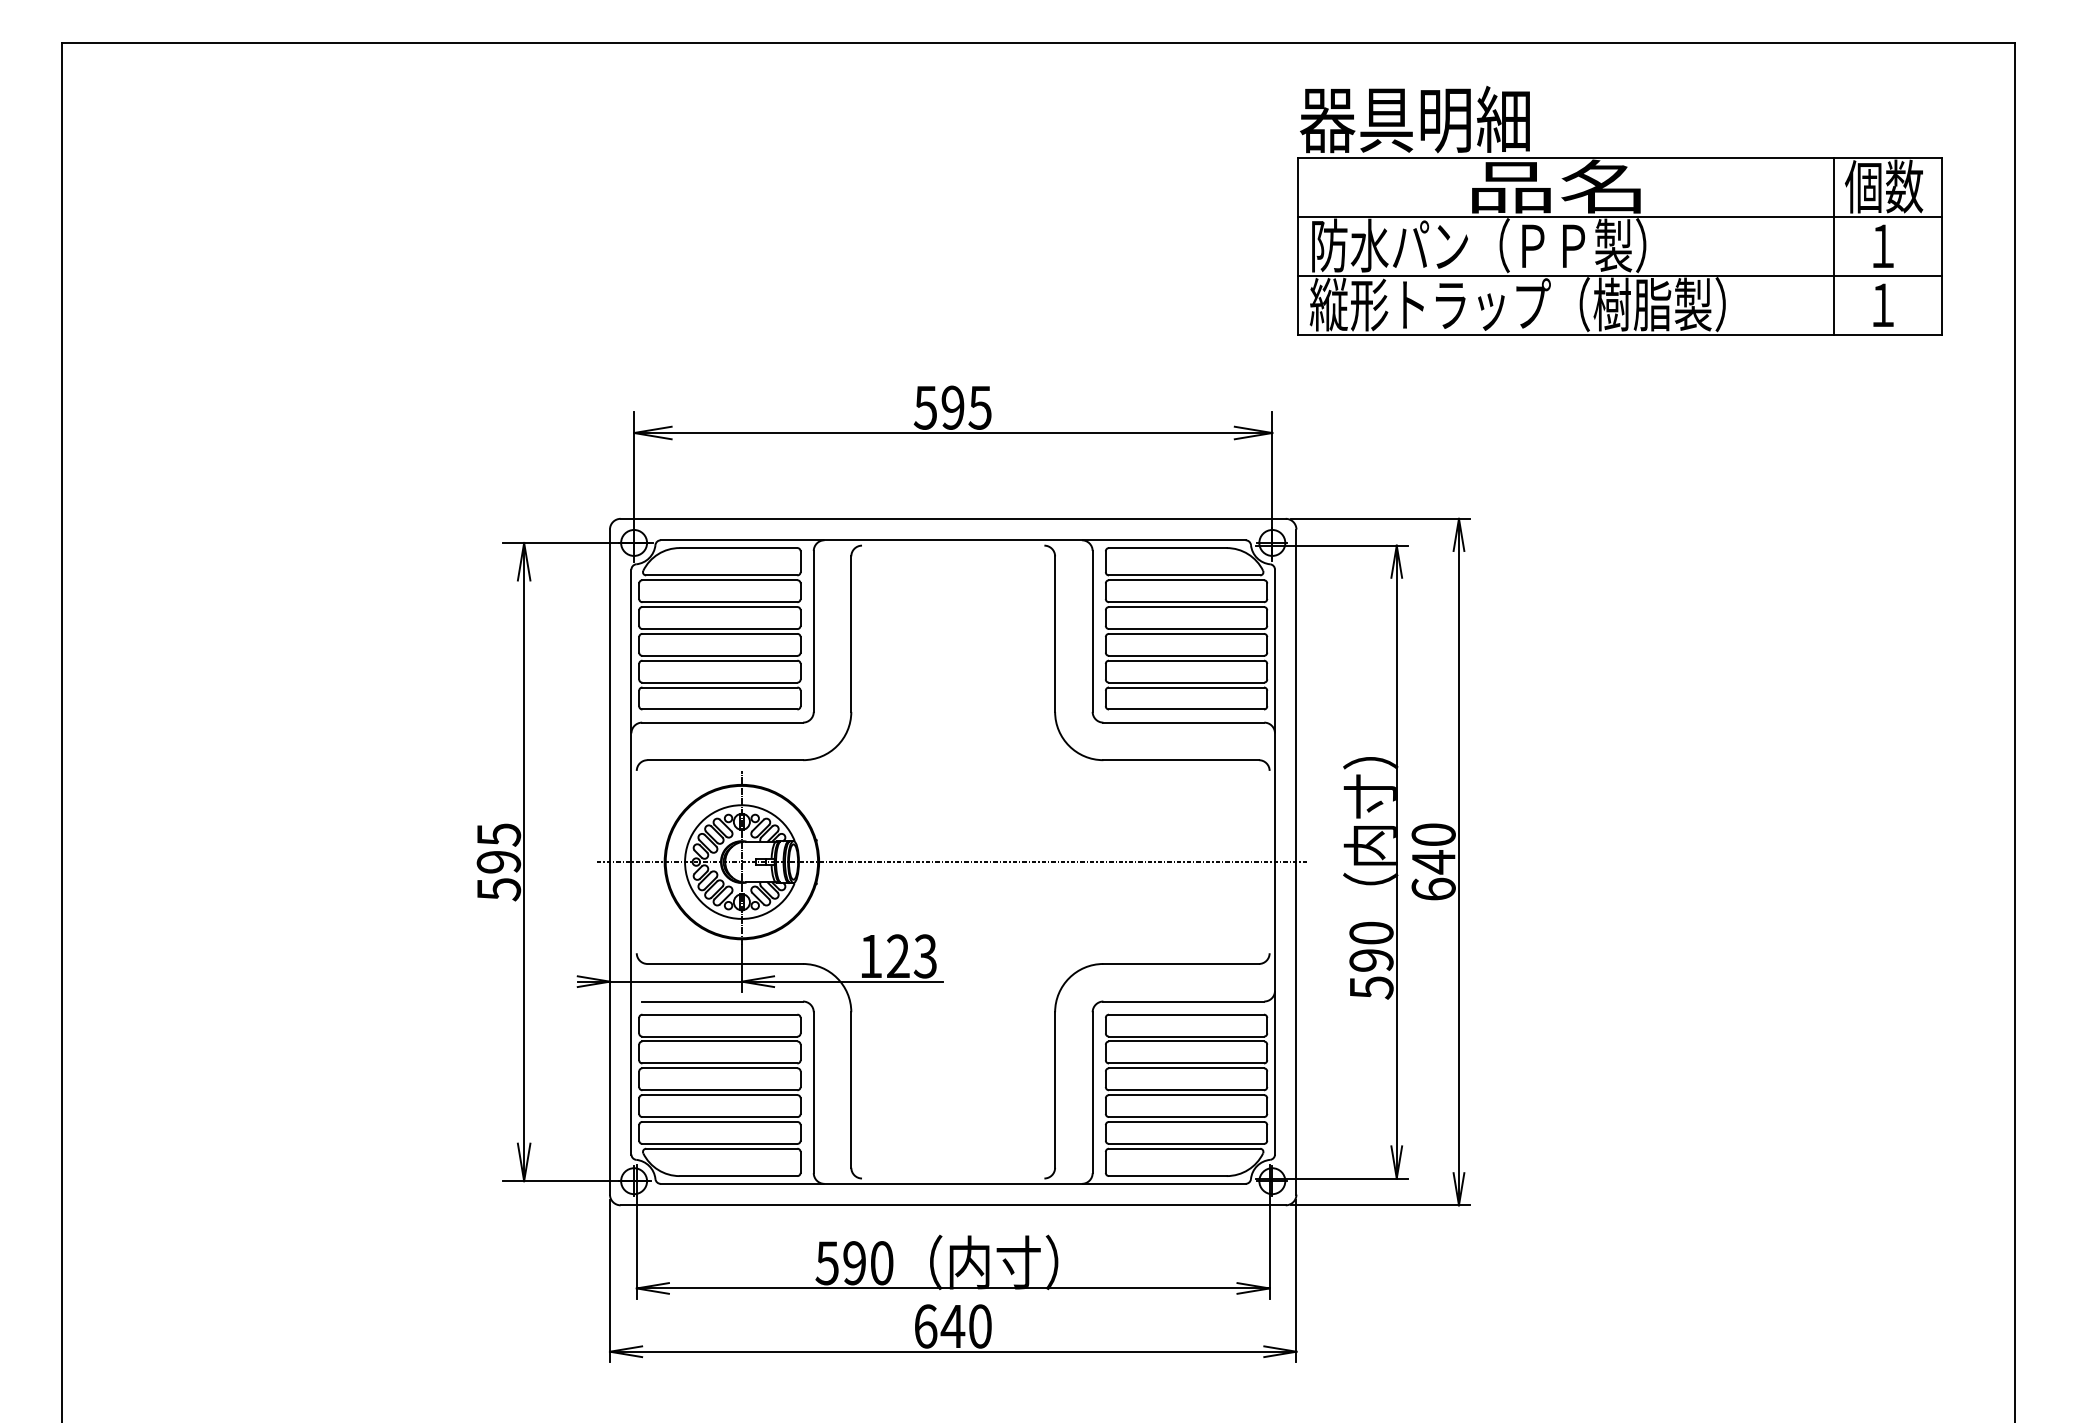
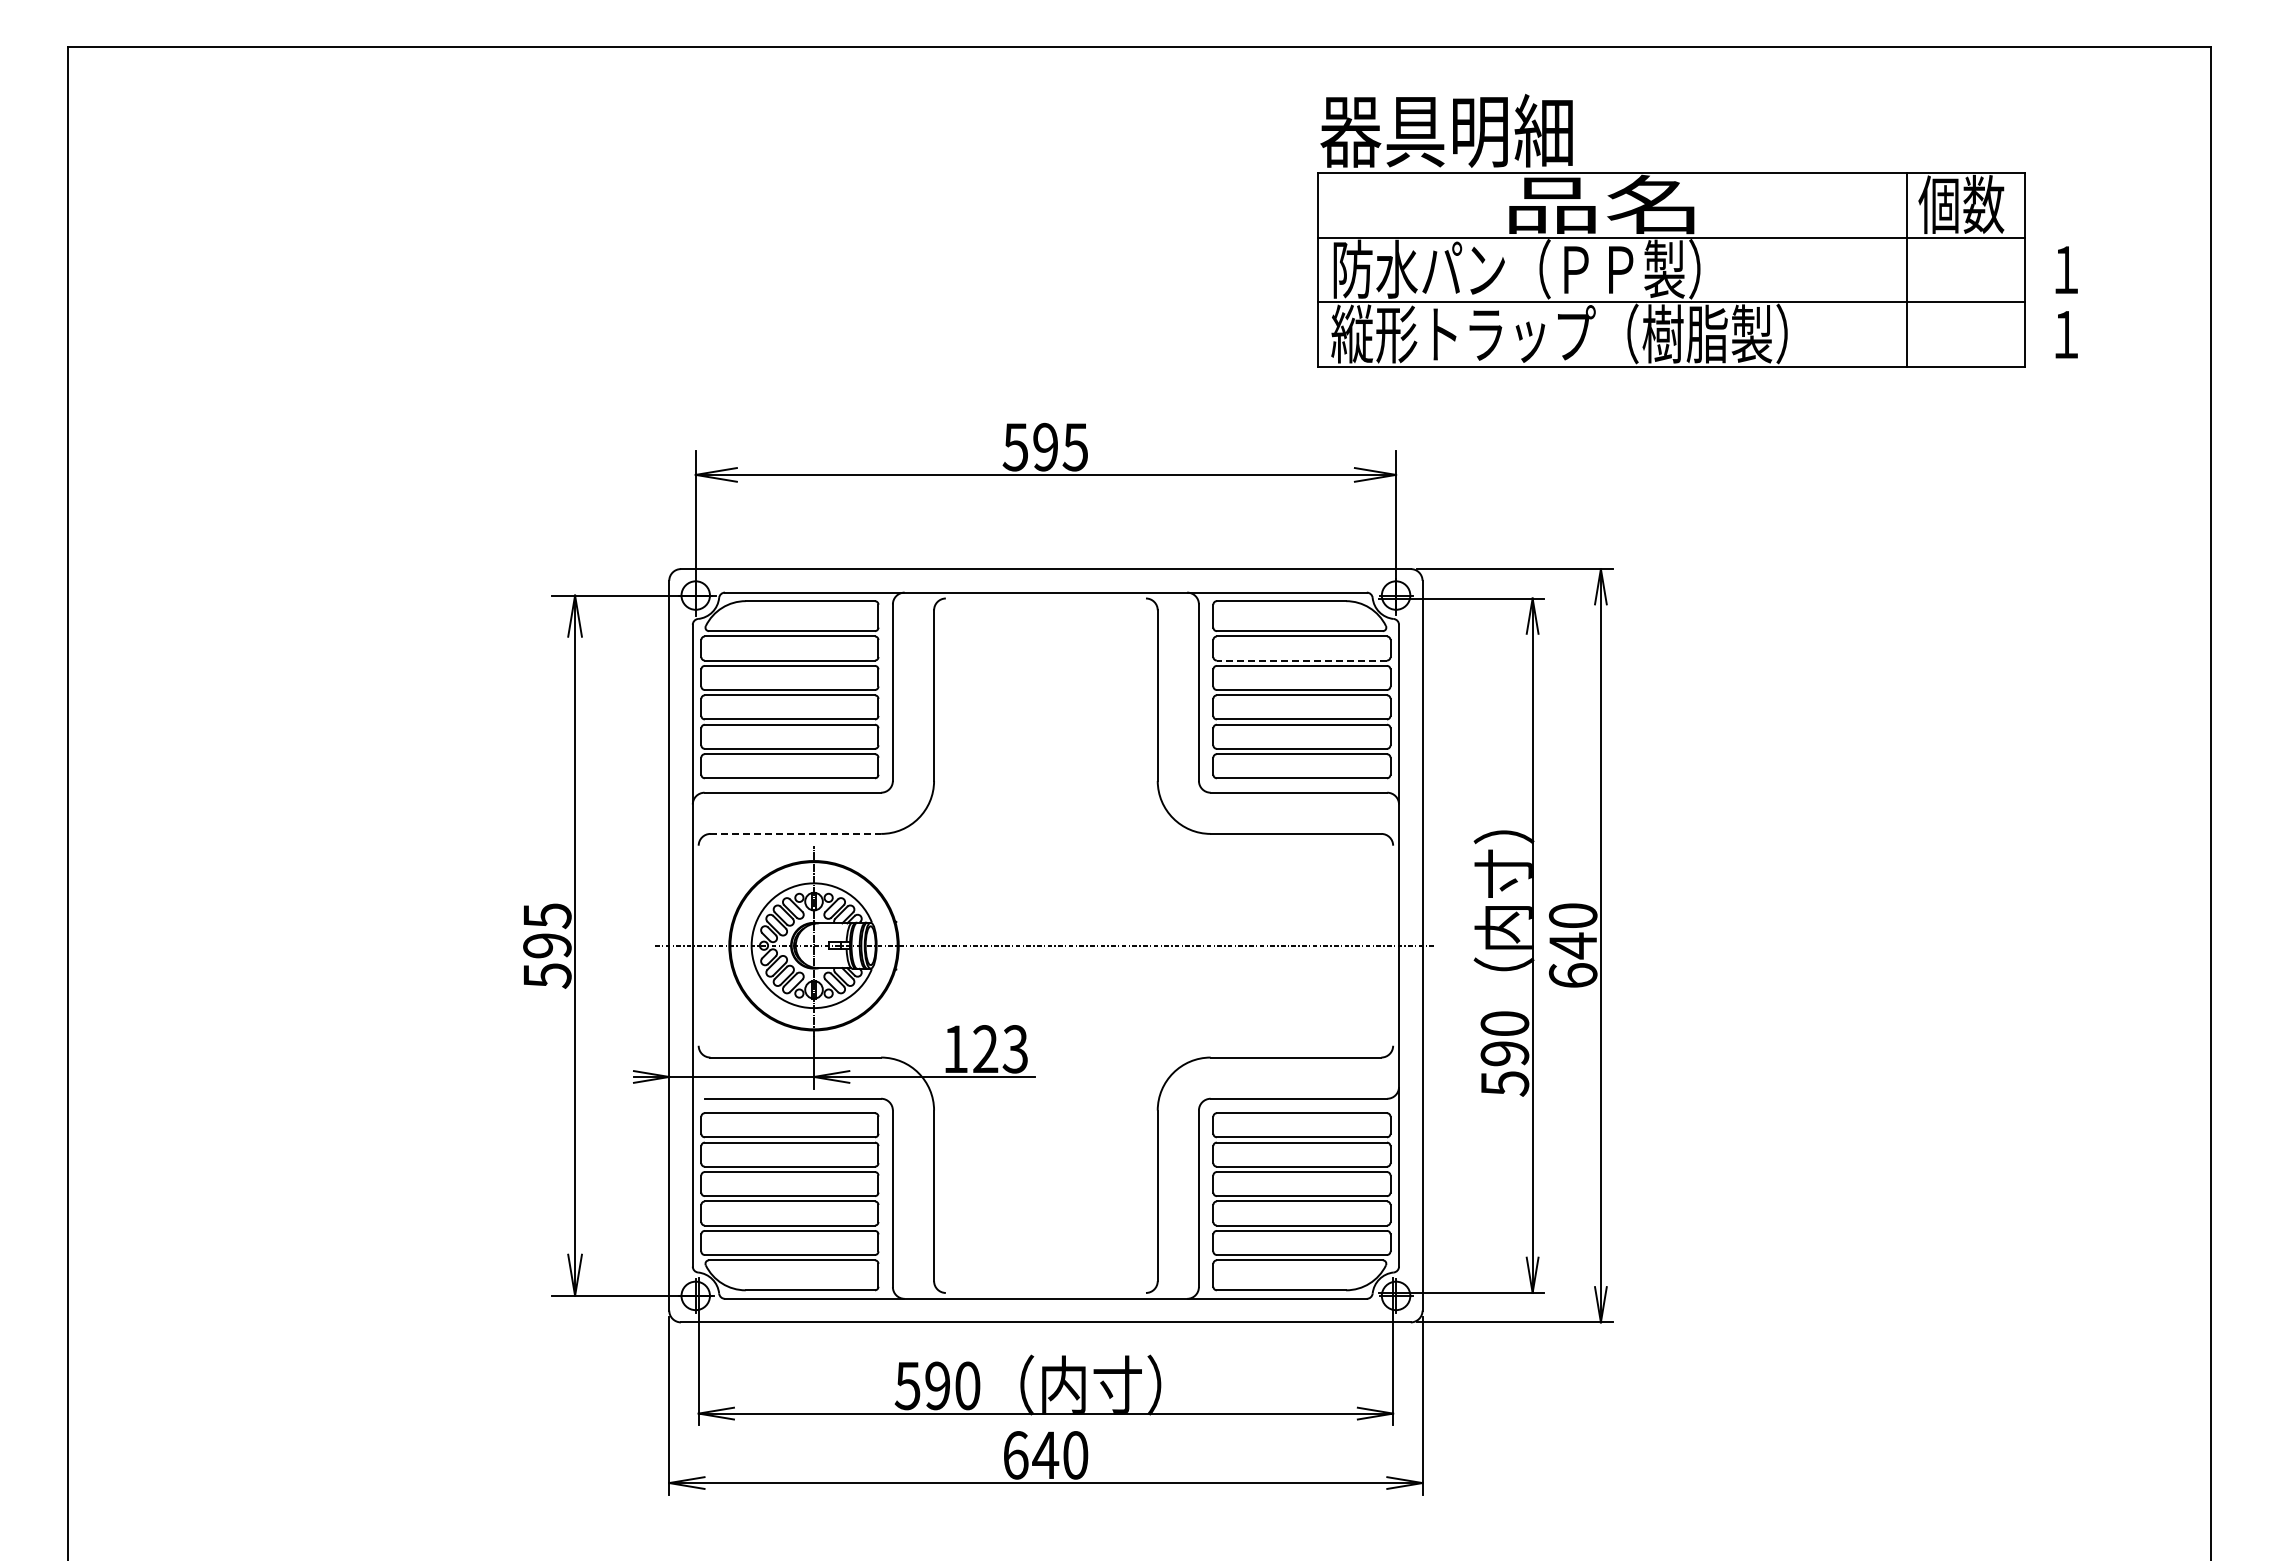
part: (1619, 210) -> (1671, 230), moved
line: (1186, 602) -> (1301, 660), solid -> dashed
line: (725, 759) -> (796, 833), solid -> dashed

